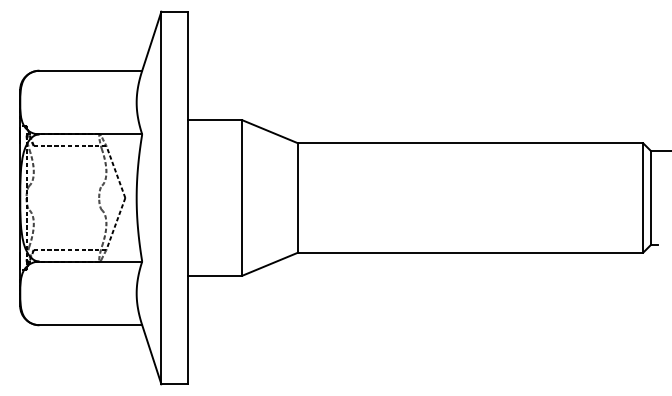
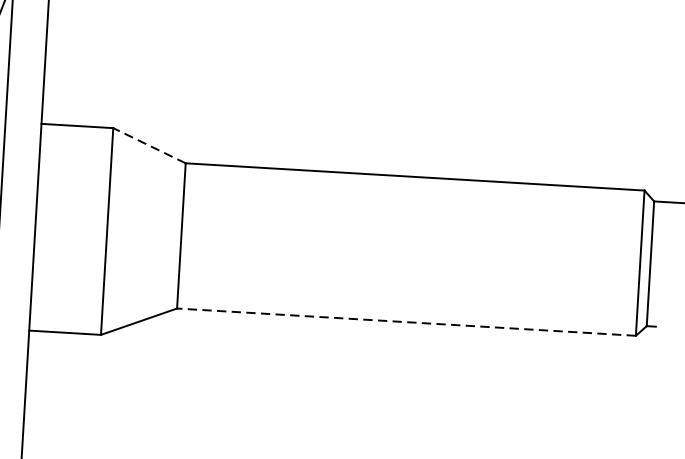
line: (269, 131) -> (148, 145), solid -> dashed
line: (470, 252) -> (406, 322), solid -> dashed

